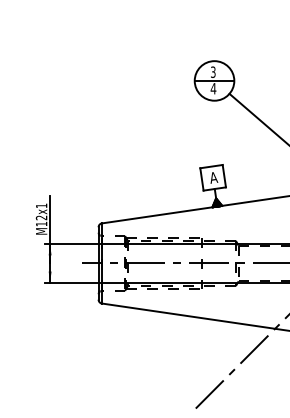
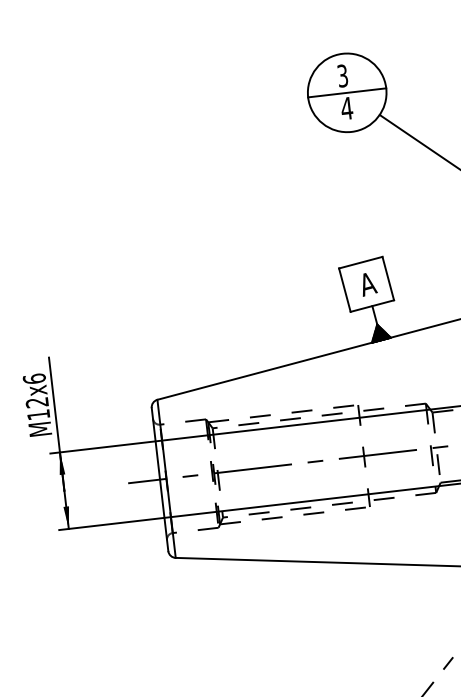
text: (41, 205) -> (34, 378), M12x1 -> M12x6

